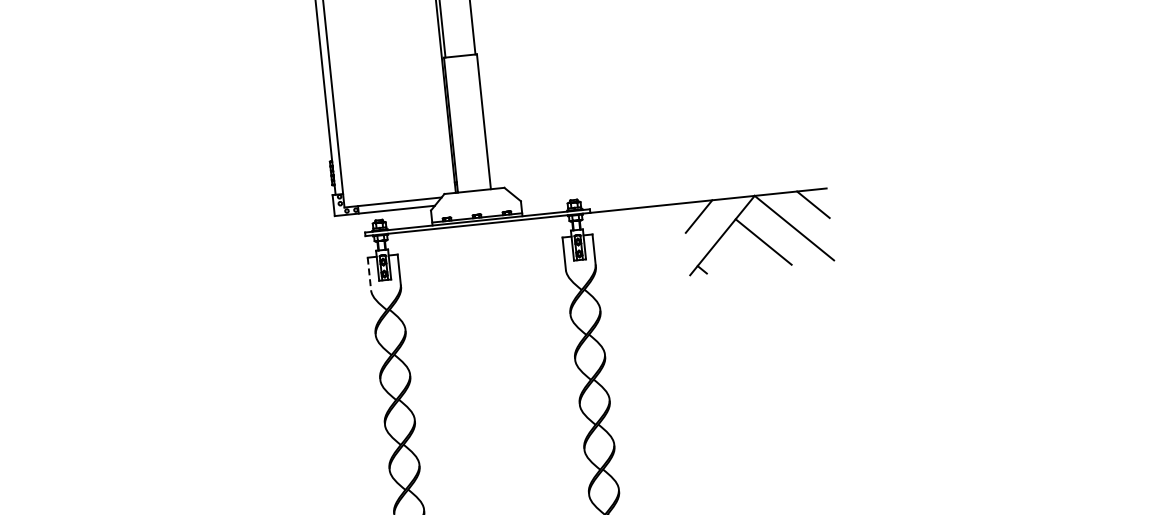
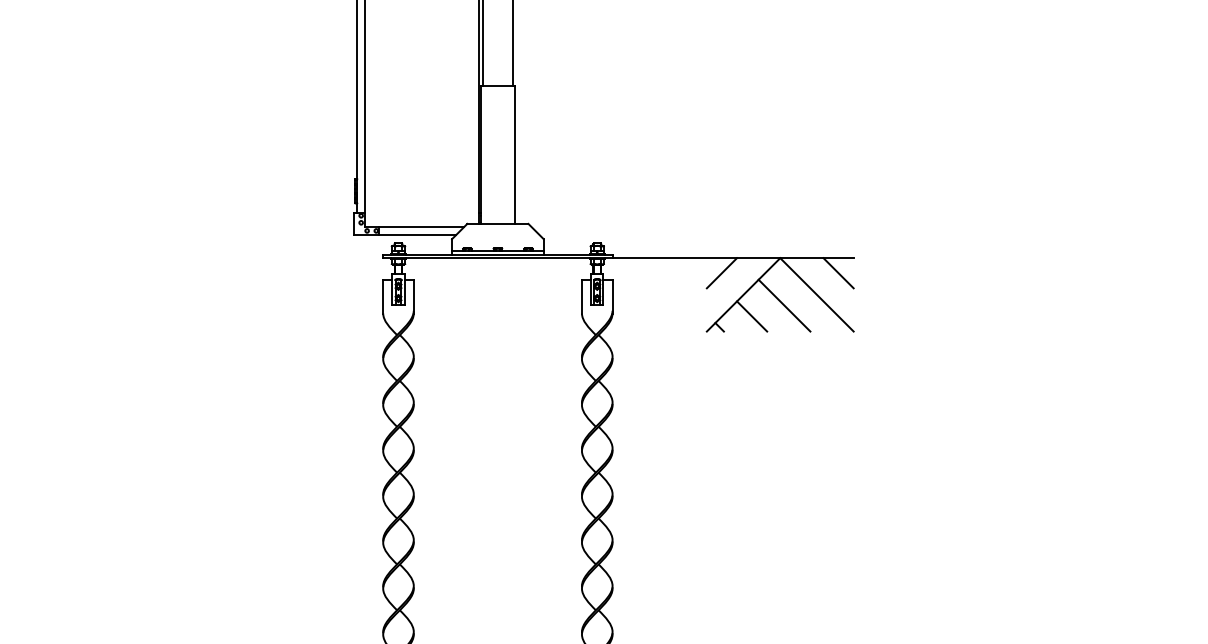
line: (733, 255) -> (752, 316), added
line: (369, 273) -> (383, 296), dashed -> solid

